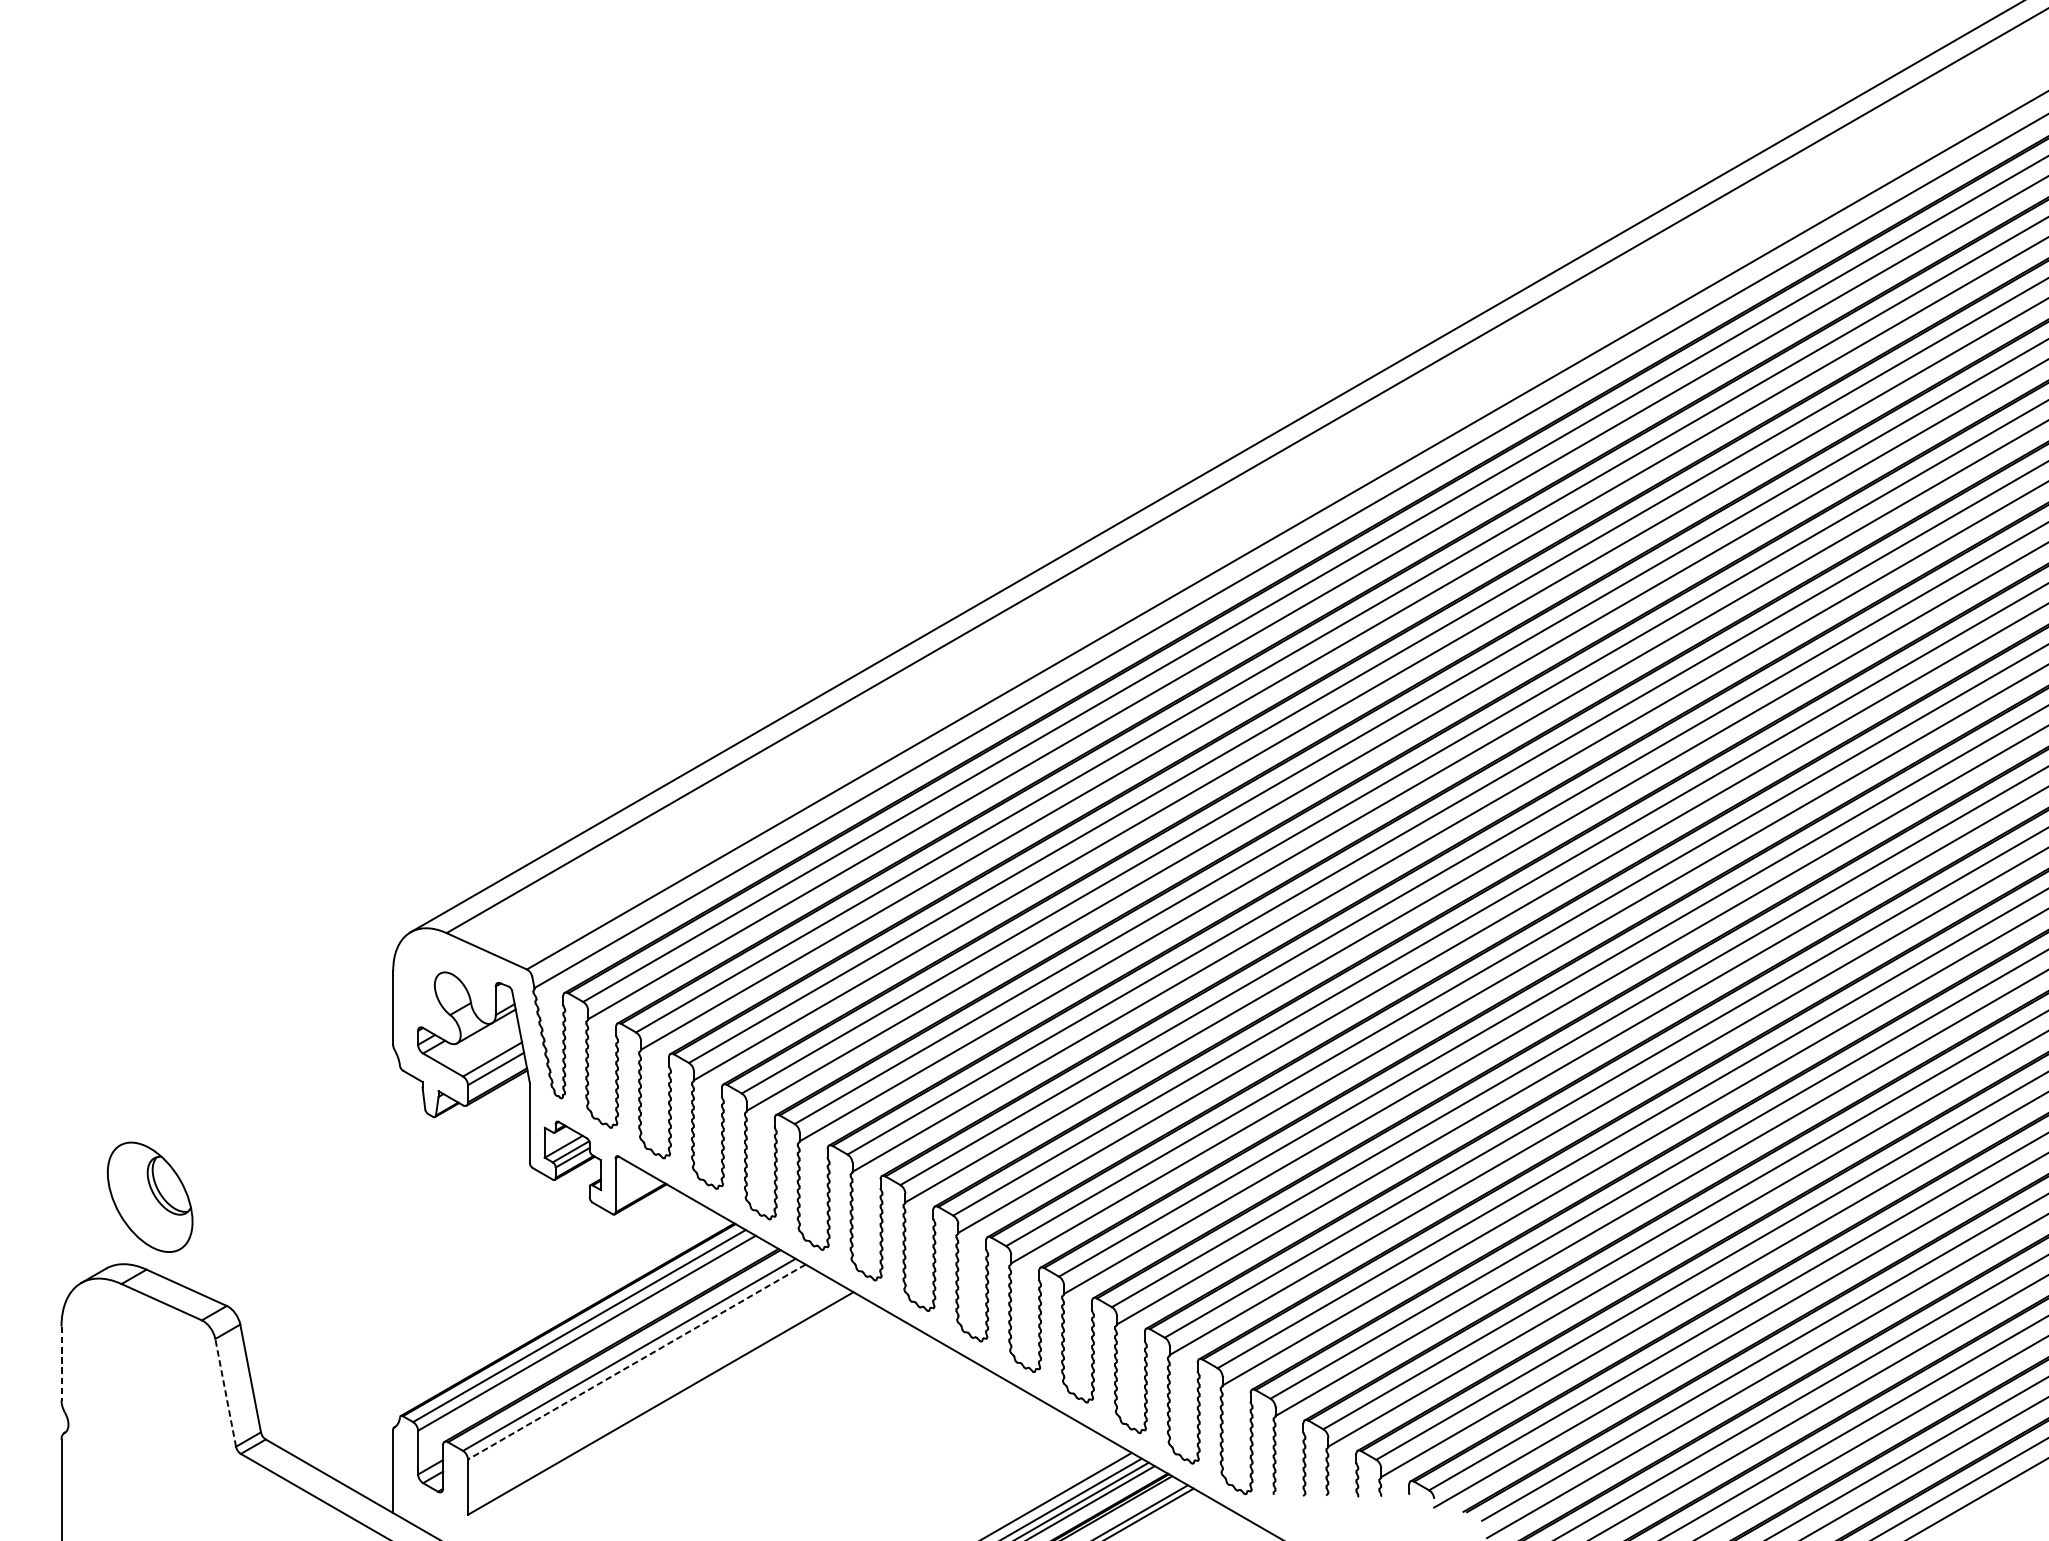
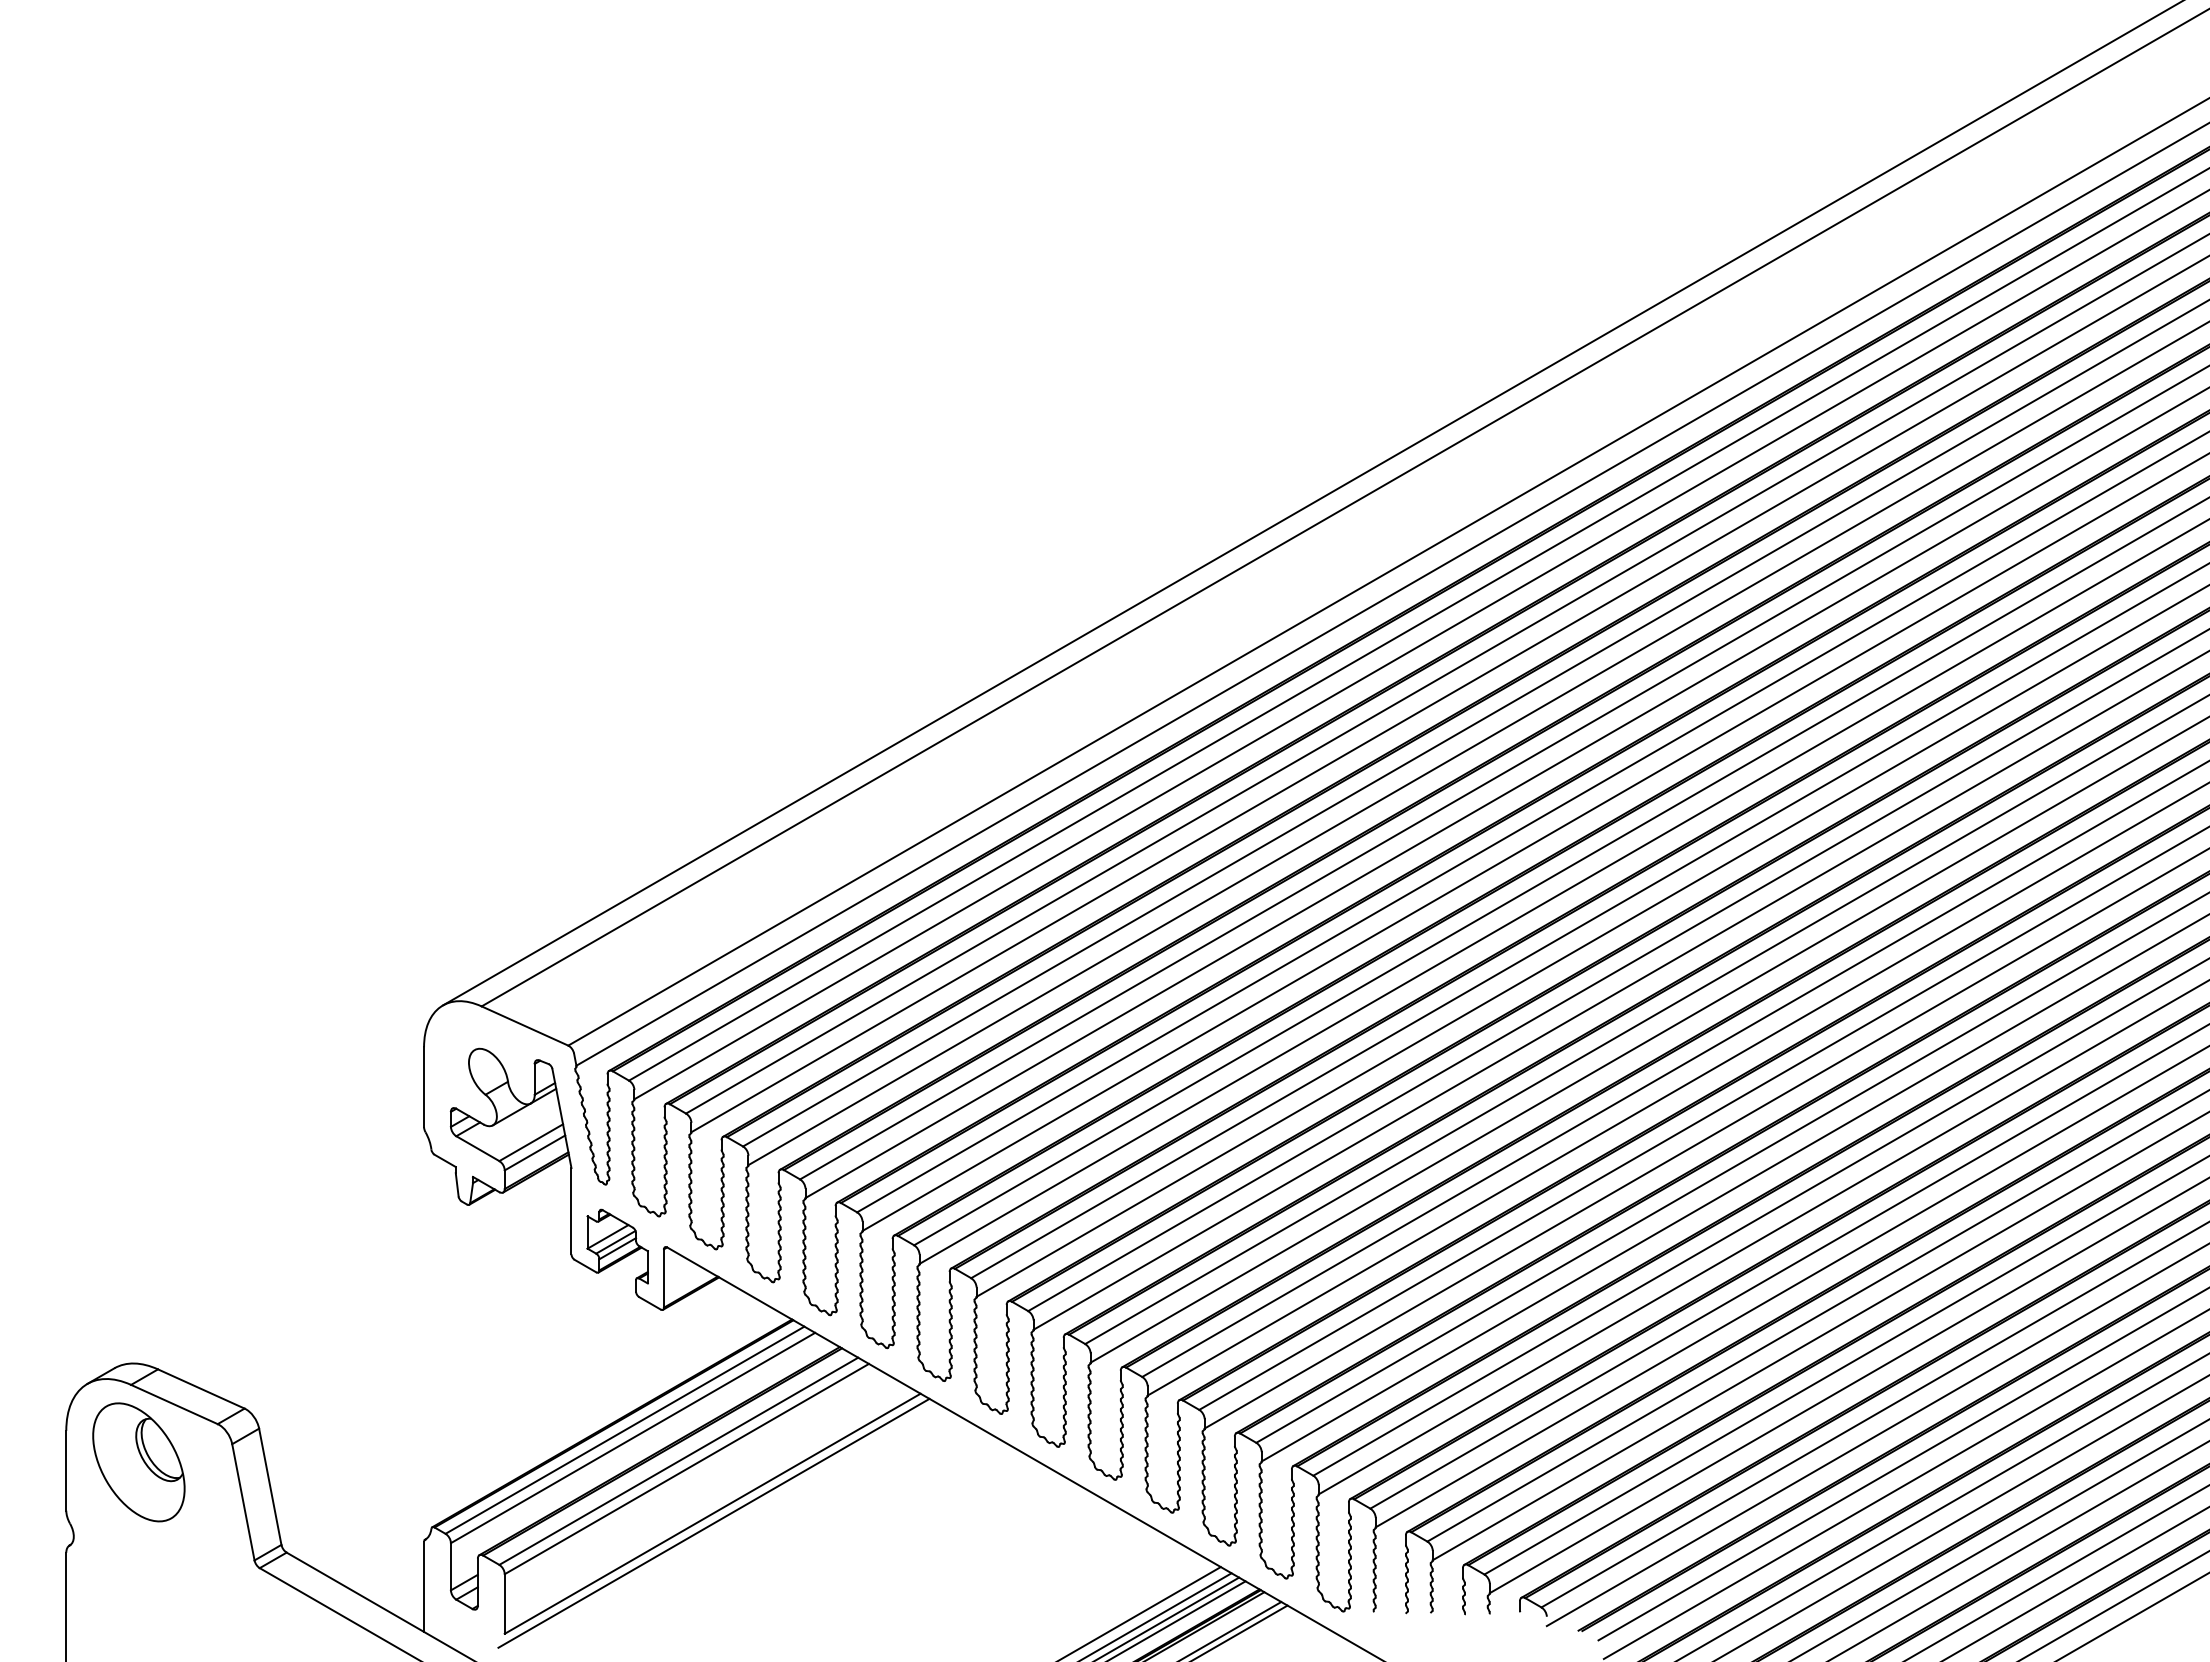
part: (149, 1197) -> (138, 1462), moved
line: (636, 1362) -> (686, 1469), dashed -> solid
line: (61, 1363) -> (66, 1470), dashed -> solid
line: (225, 1392) -> (243, 1501), dashed -> solid
line: (661, 1411) -> (713, 1522), added

